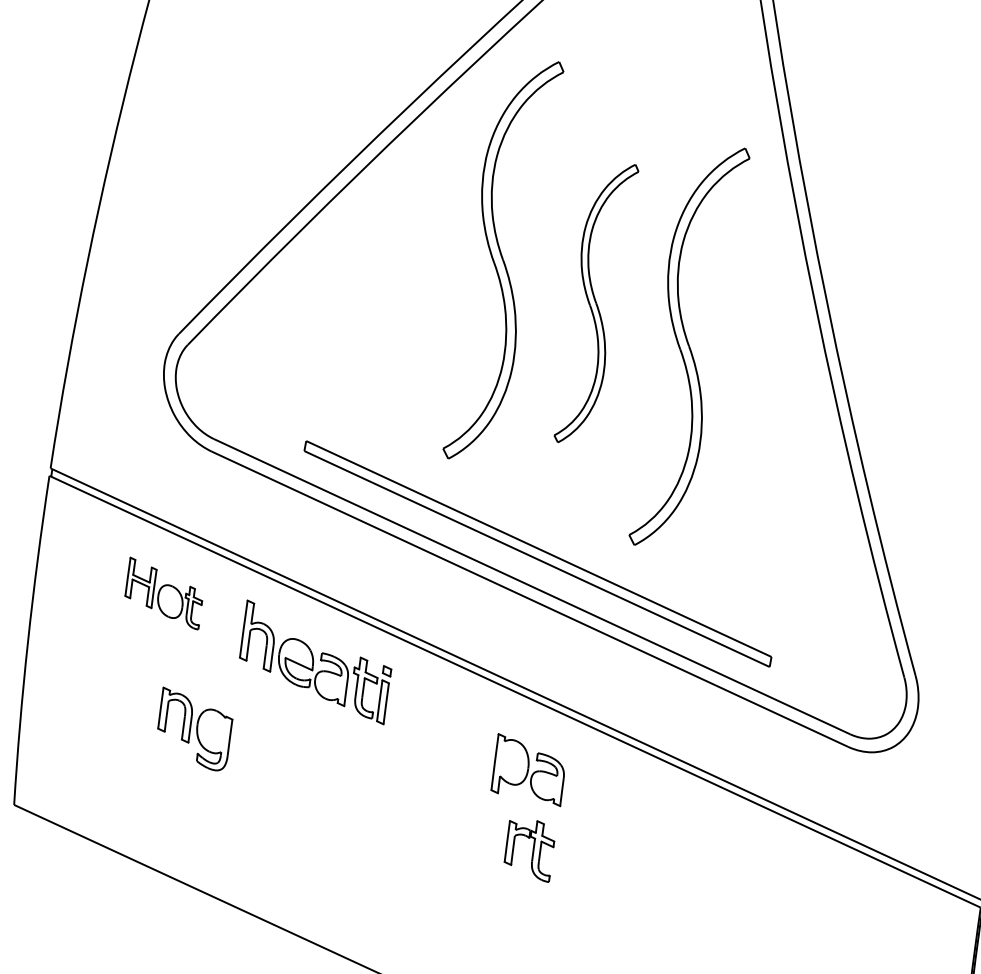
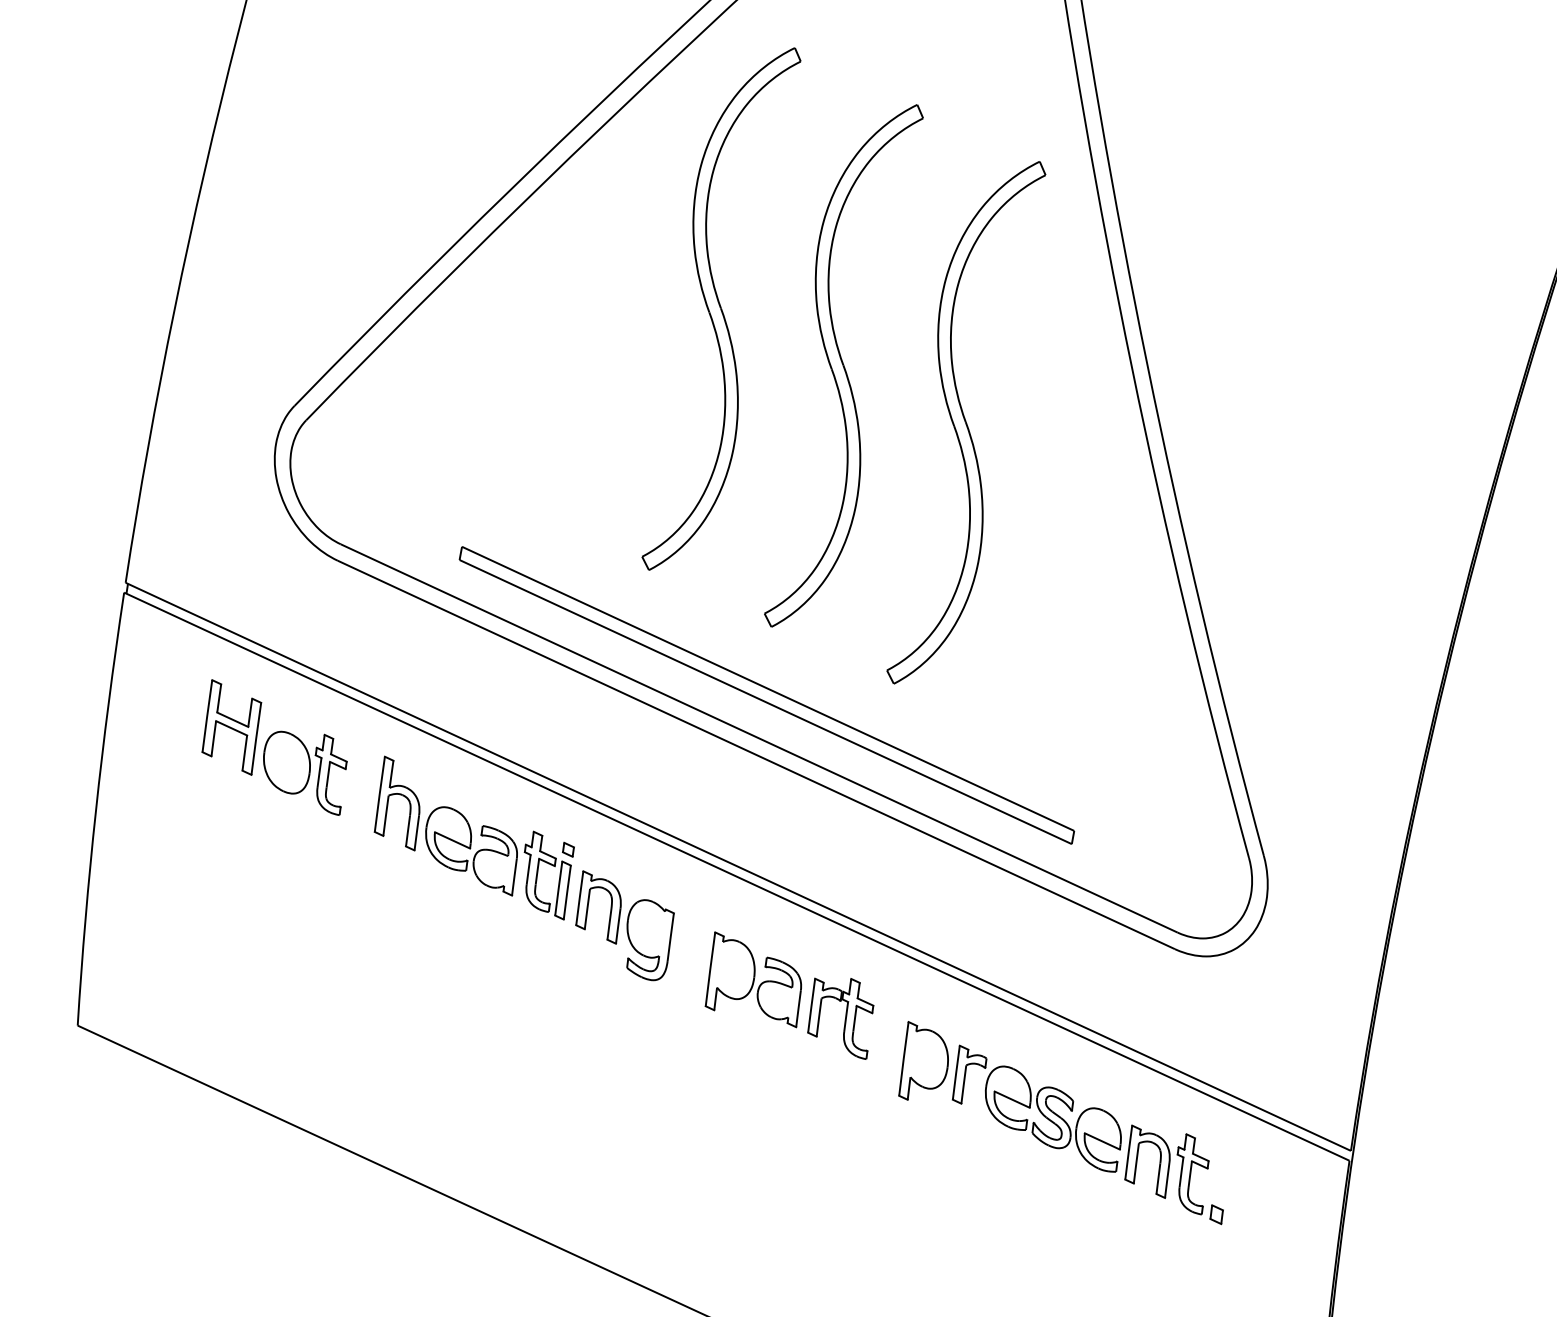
part: (596, 303) -> (843, 365), size x1.43
part: (163, 593) -> (274, 747), size x1.43
part: (194, 728) -> (624, 925), moved
part: (529, 851) -> (840, 1018), moved
part: (761, 879) -> (1060, 1123), added

